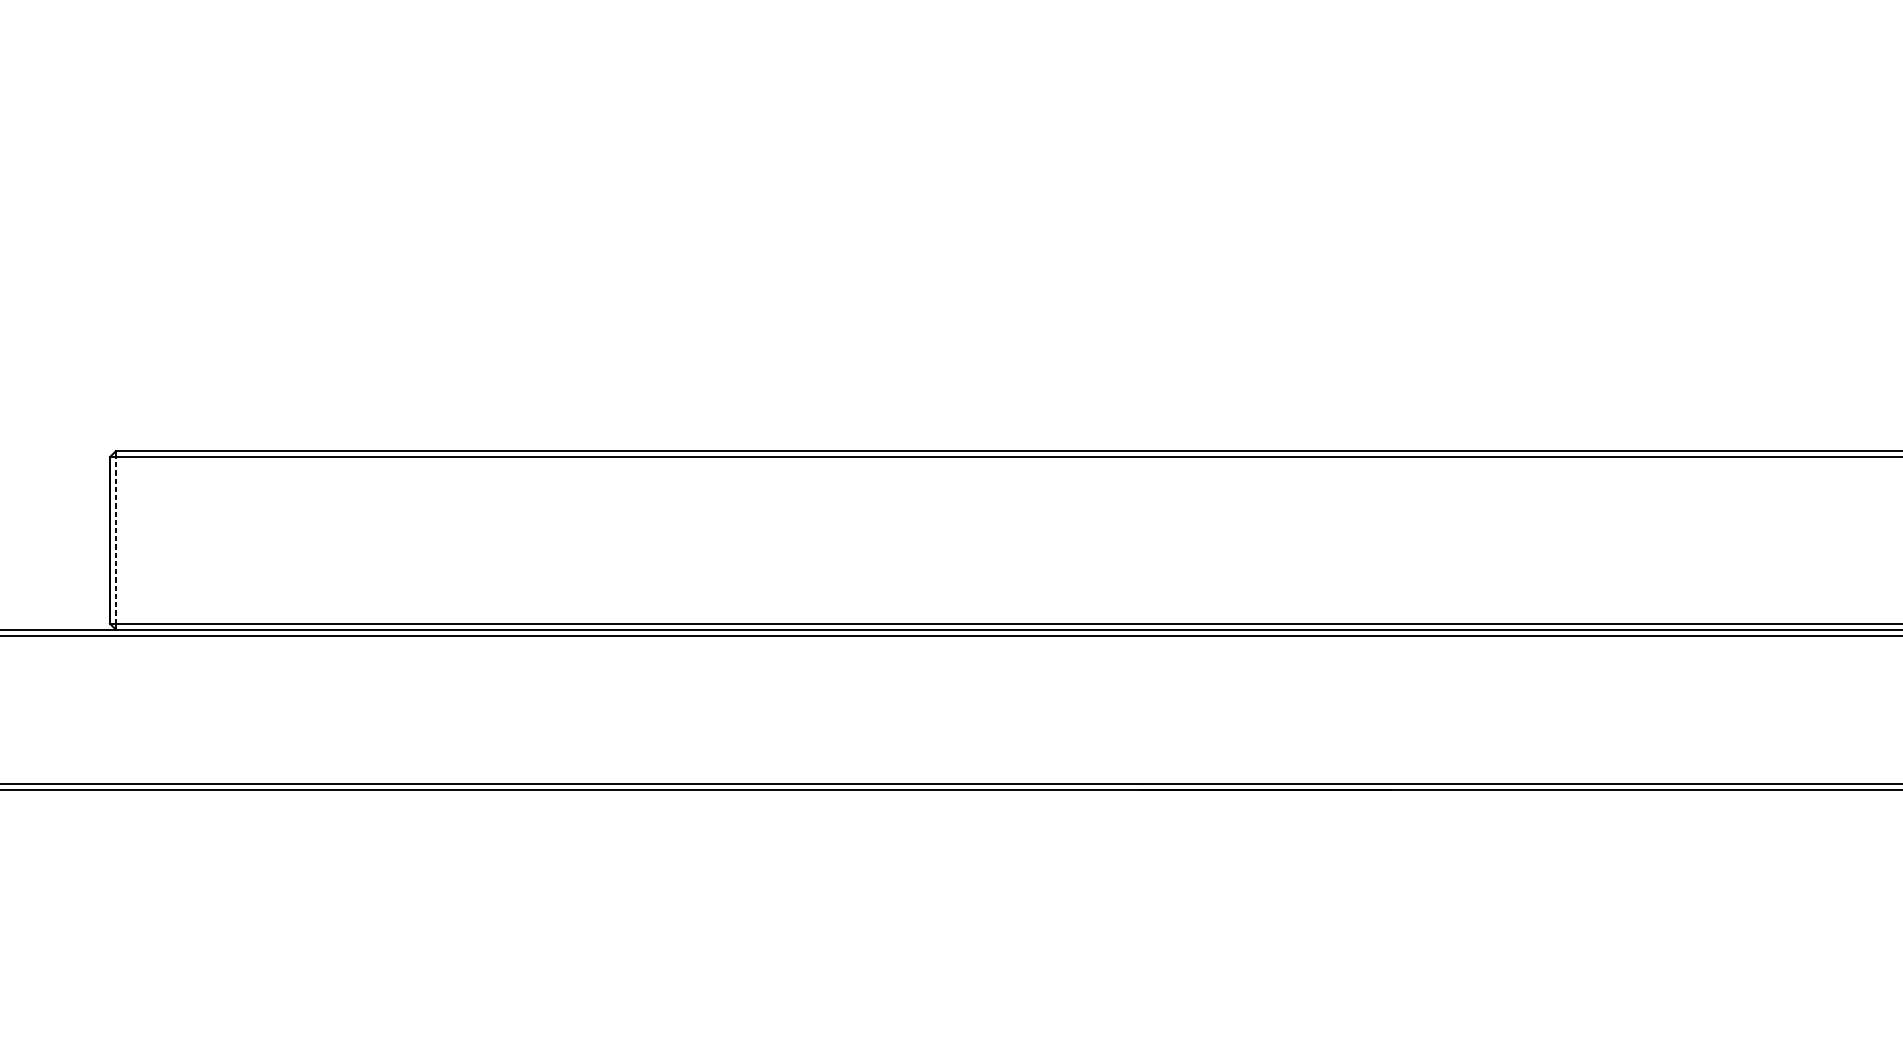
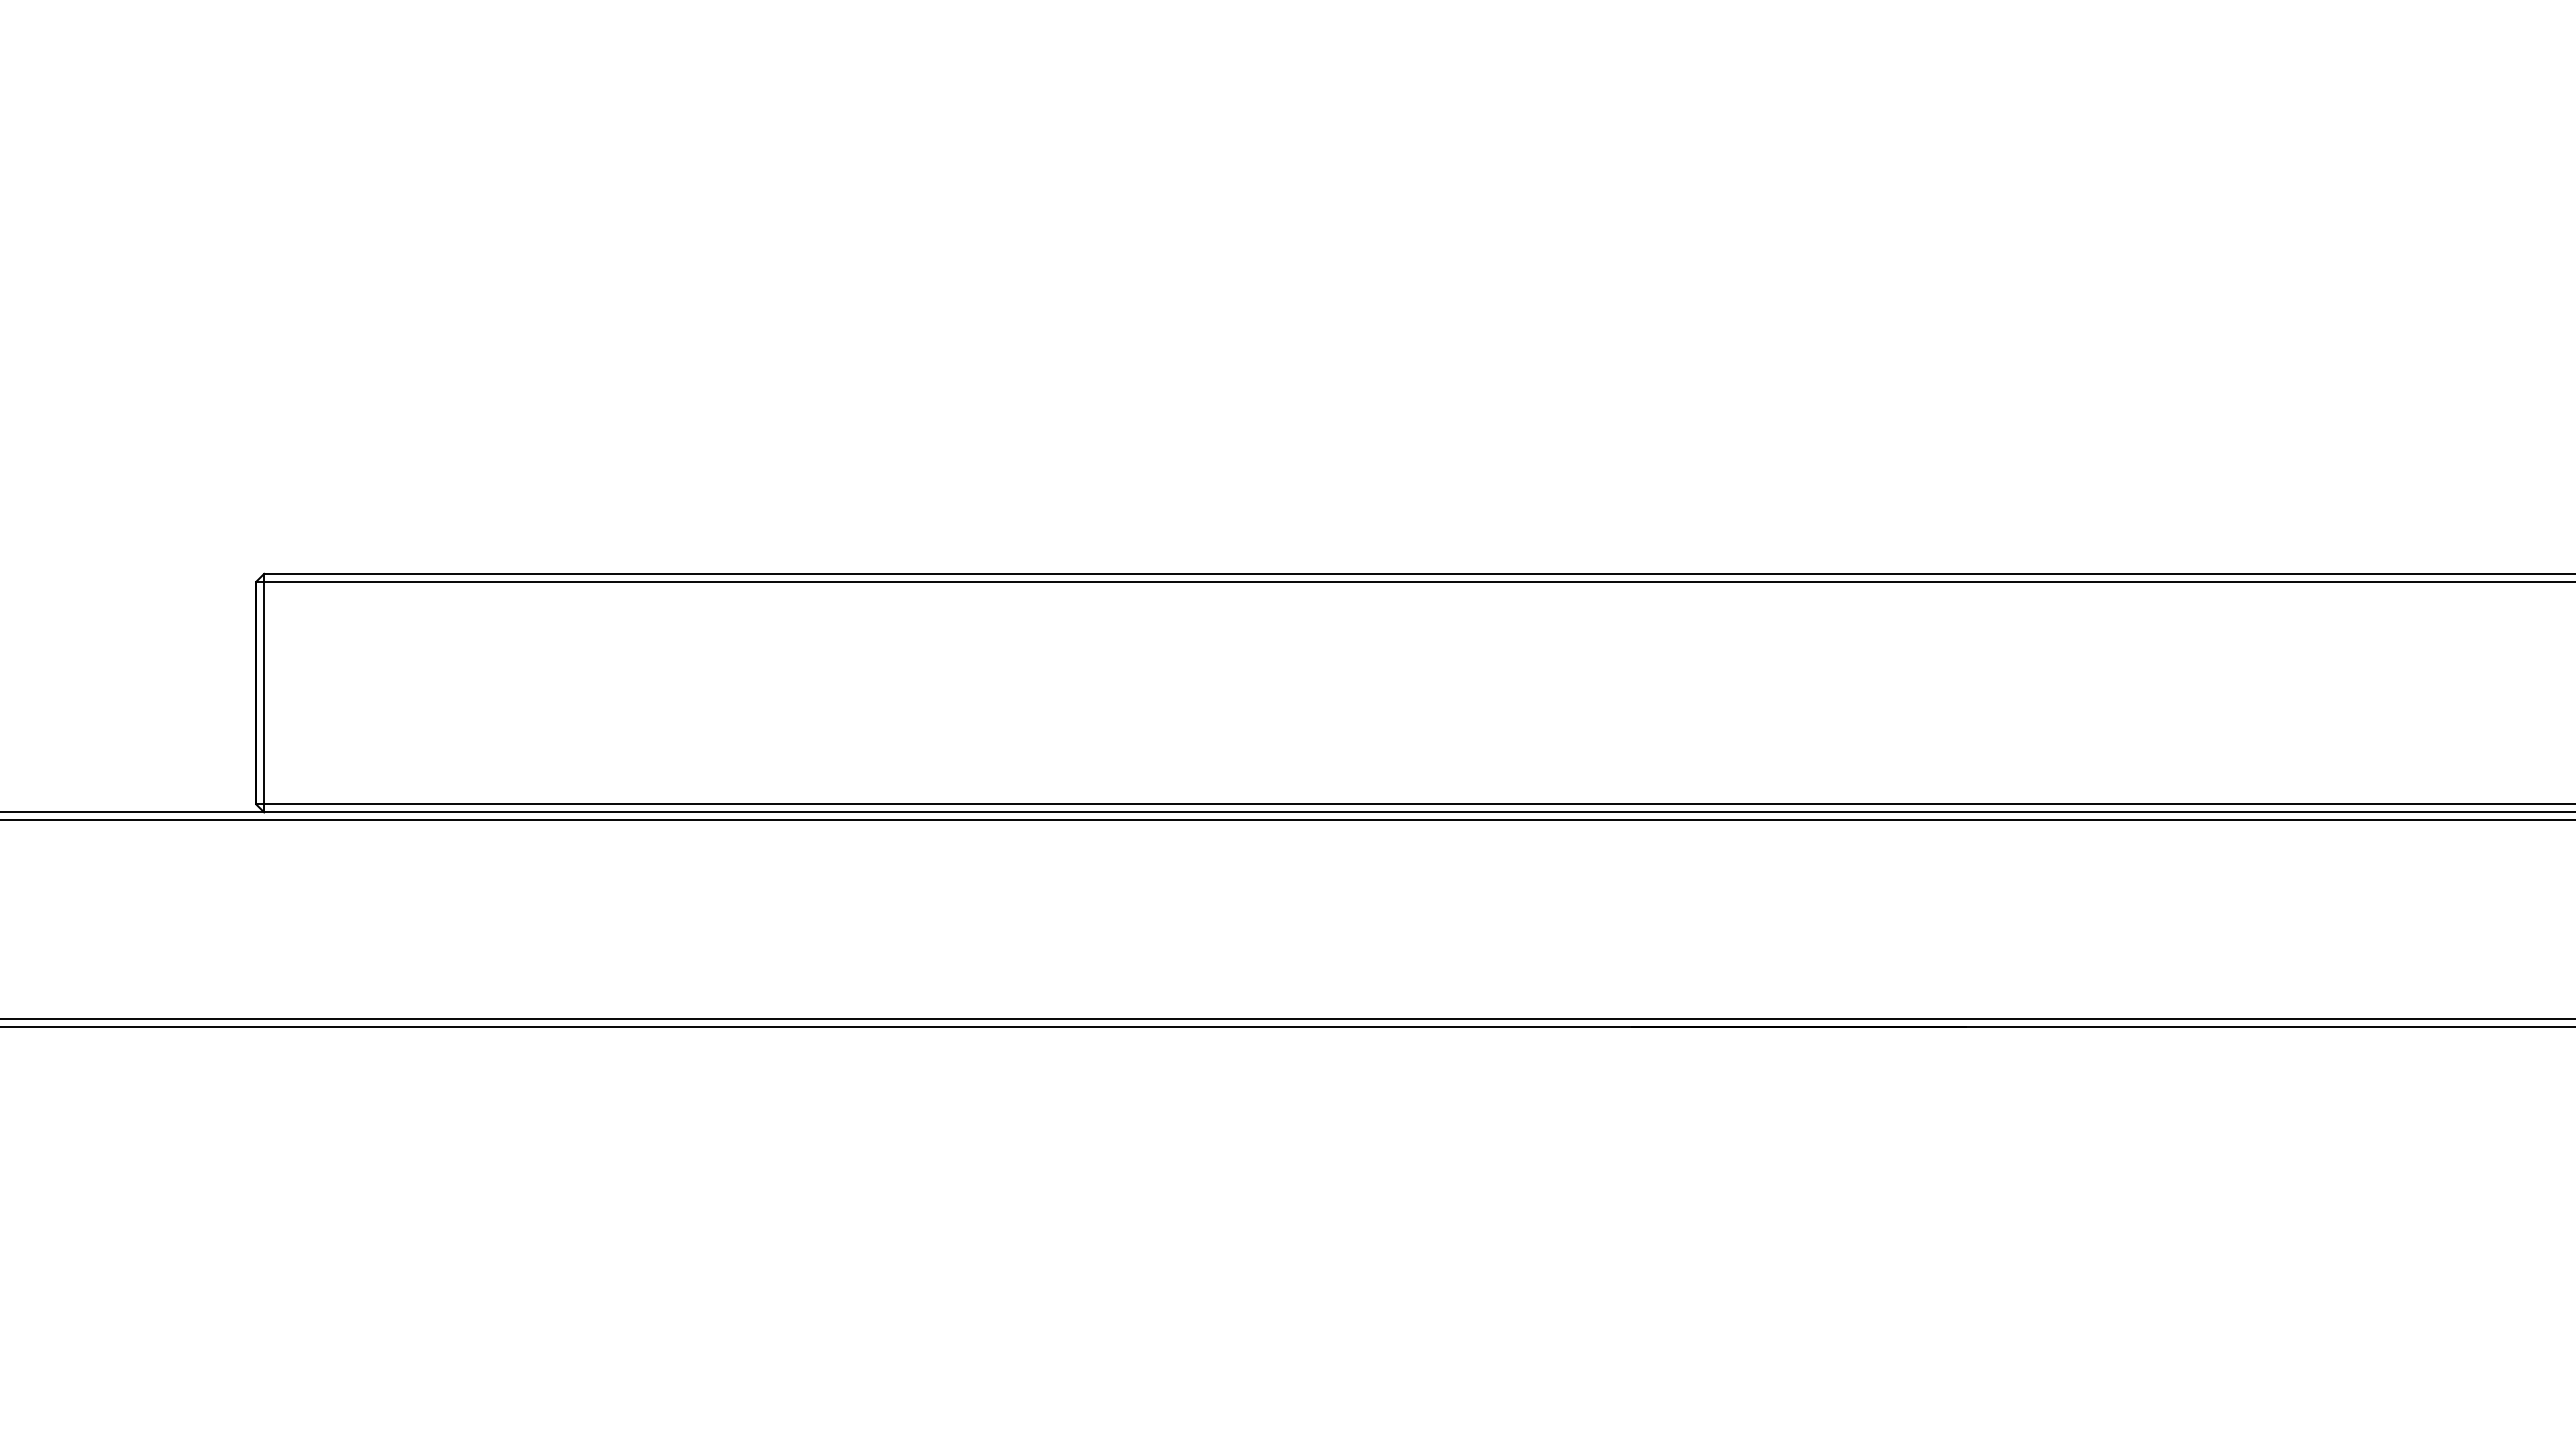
line: (116, 539) -> (264, 692), dashed -> solid

